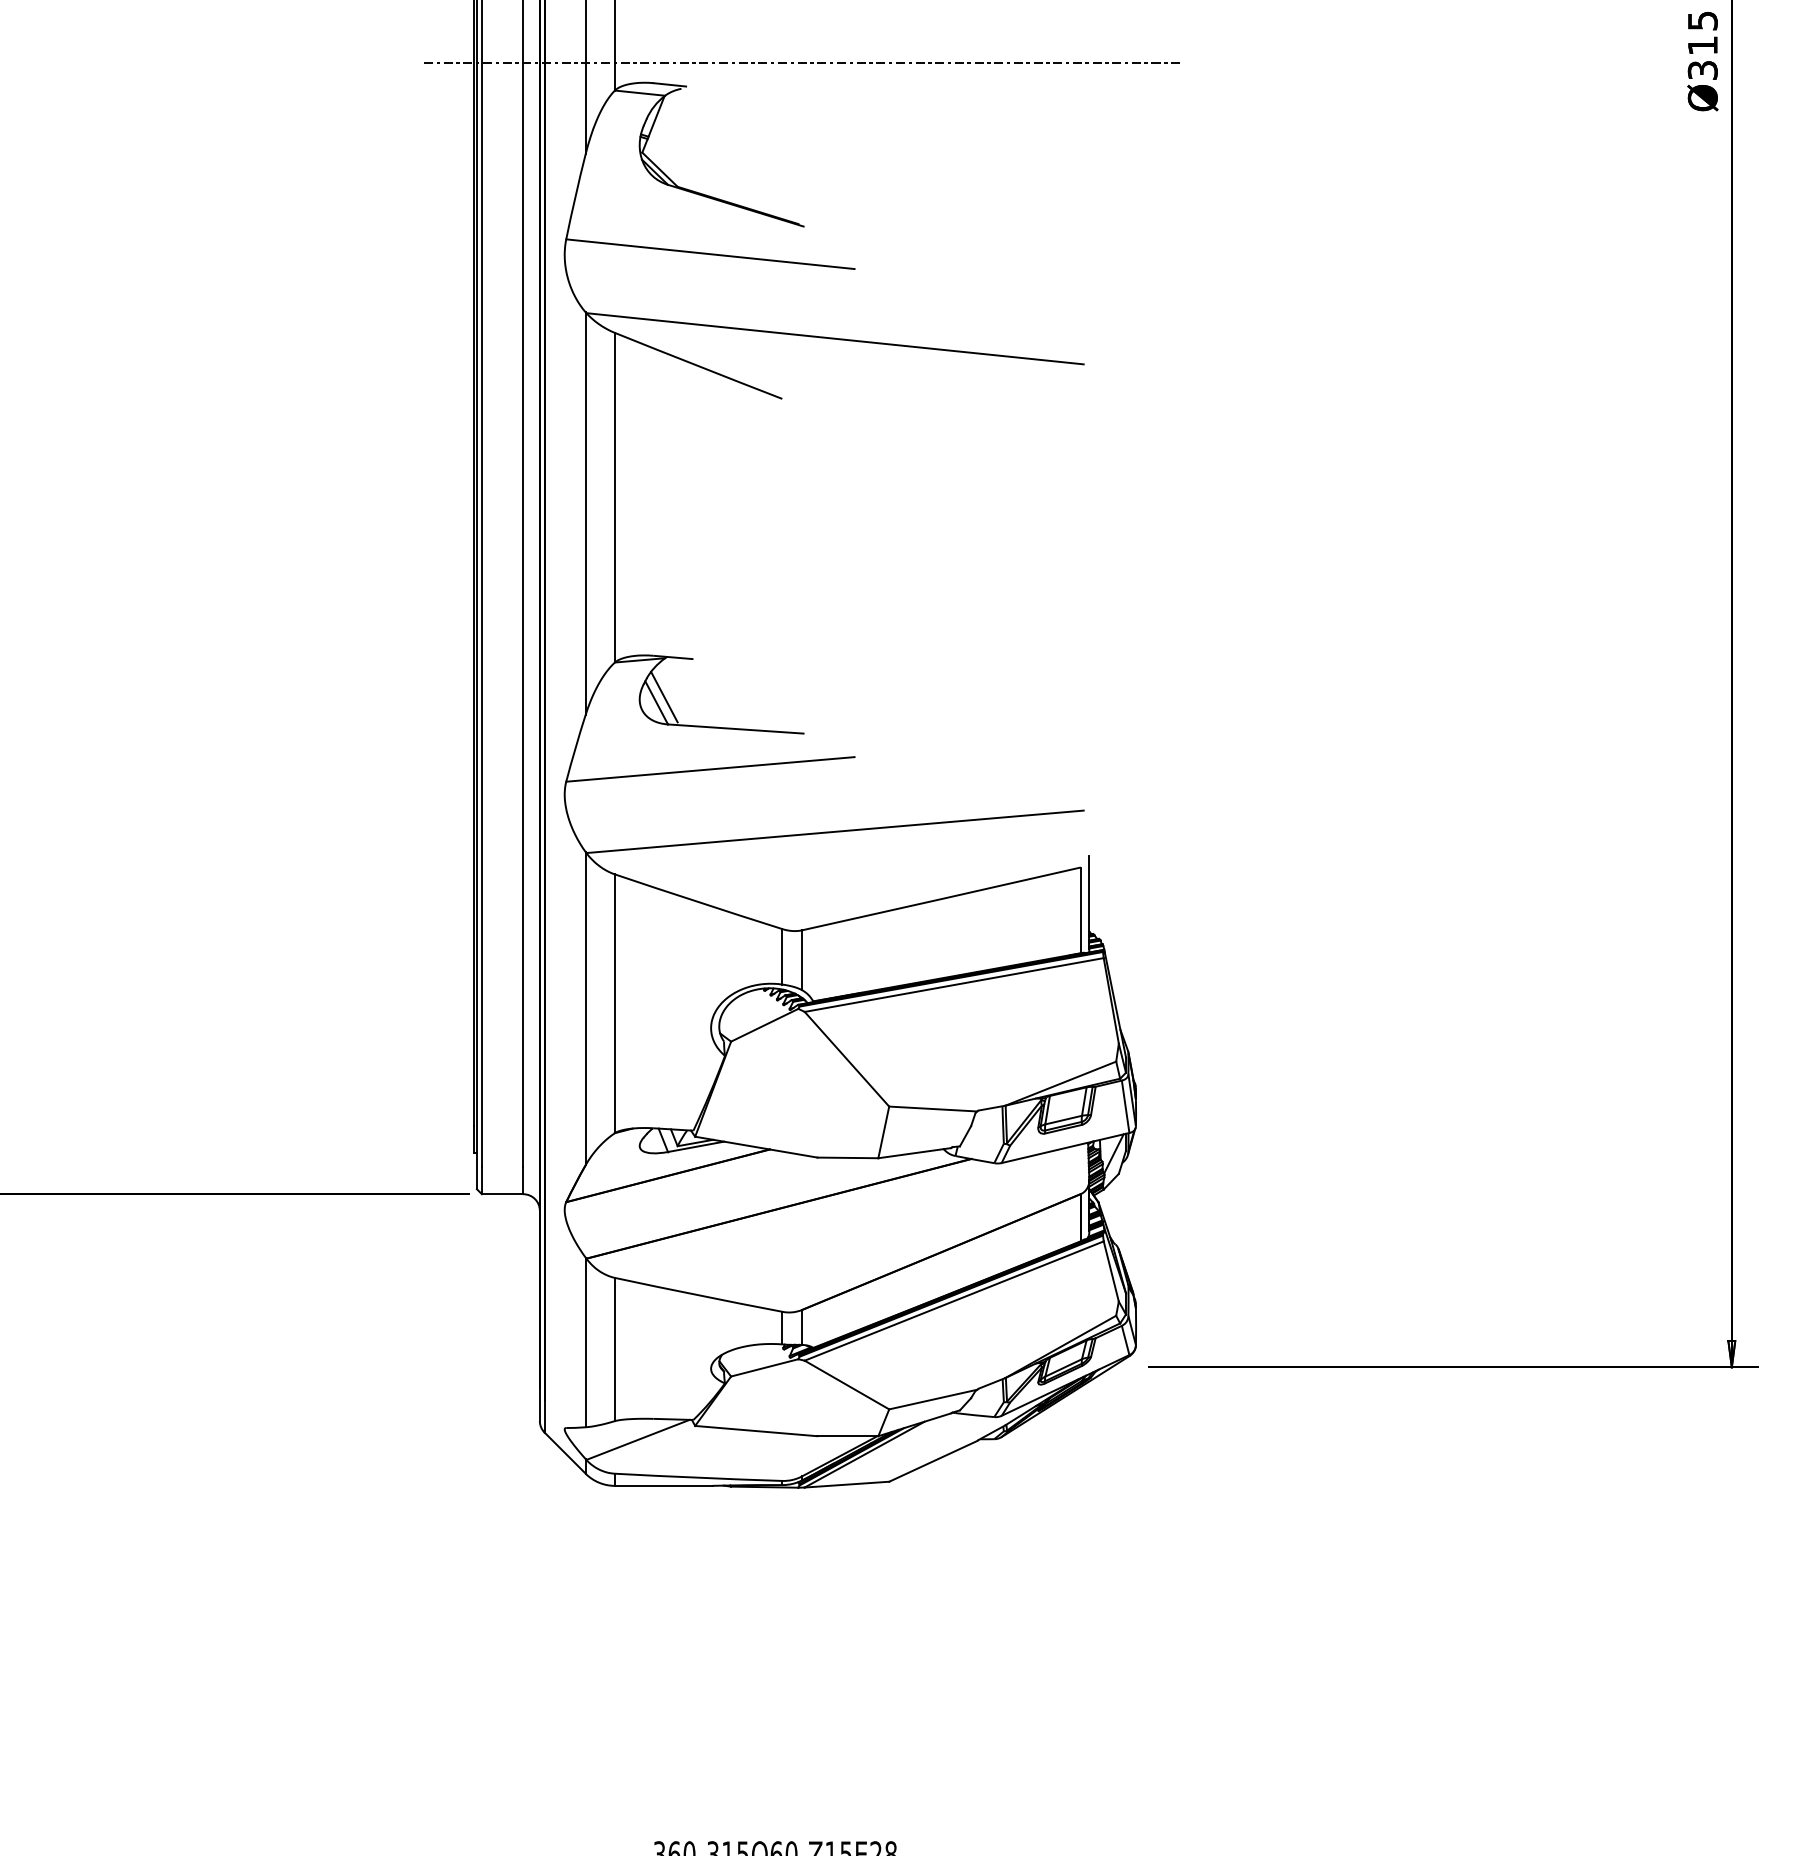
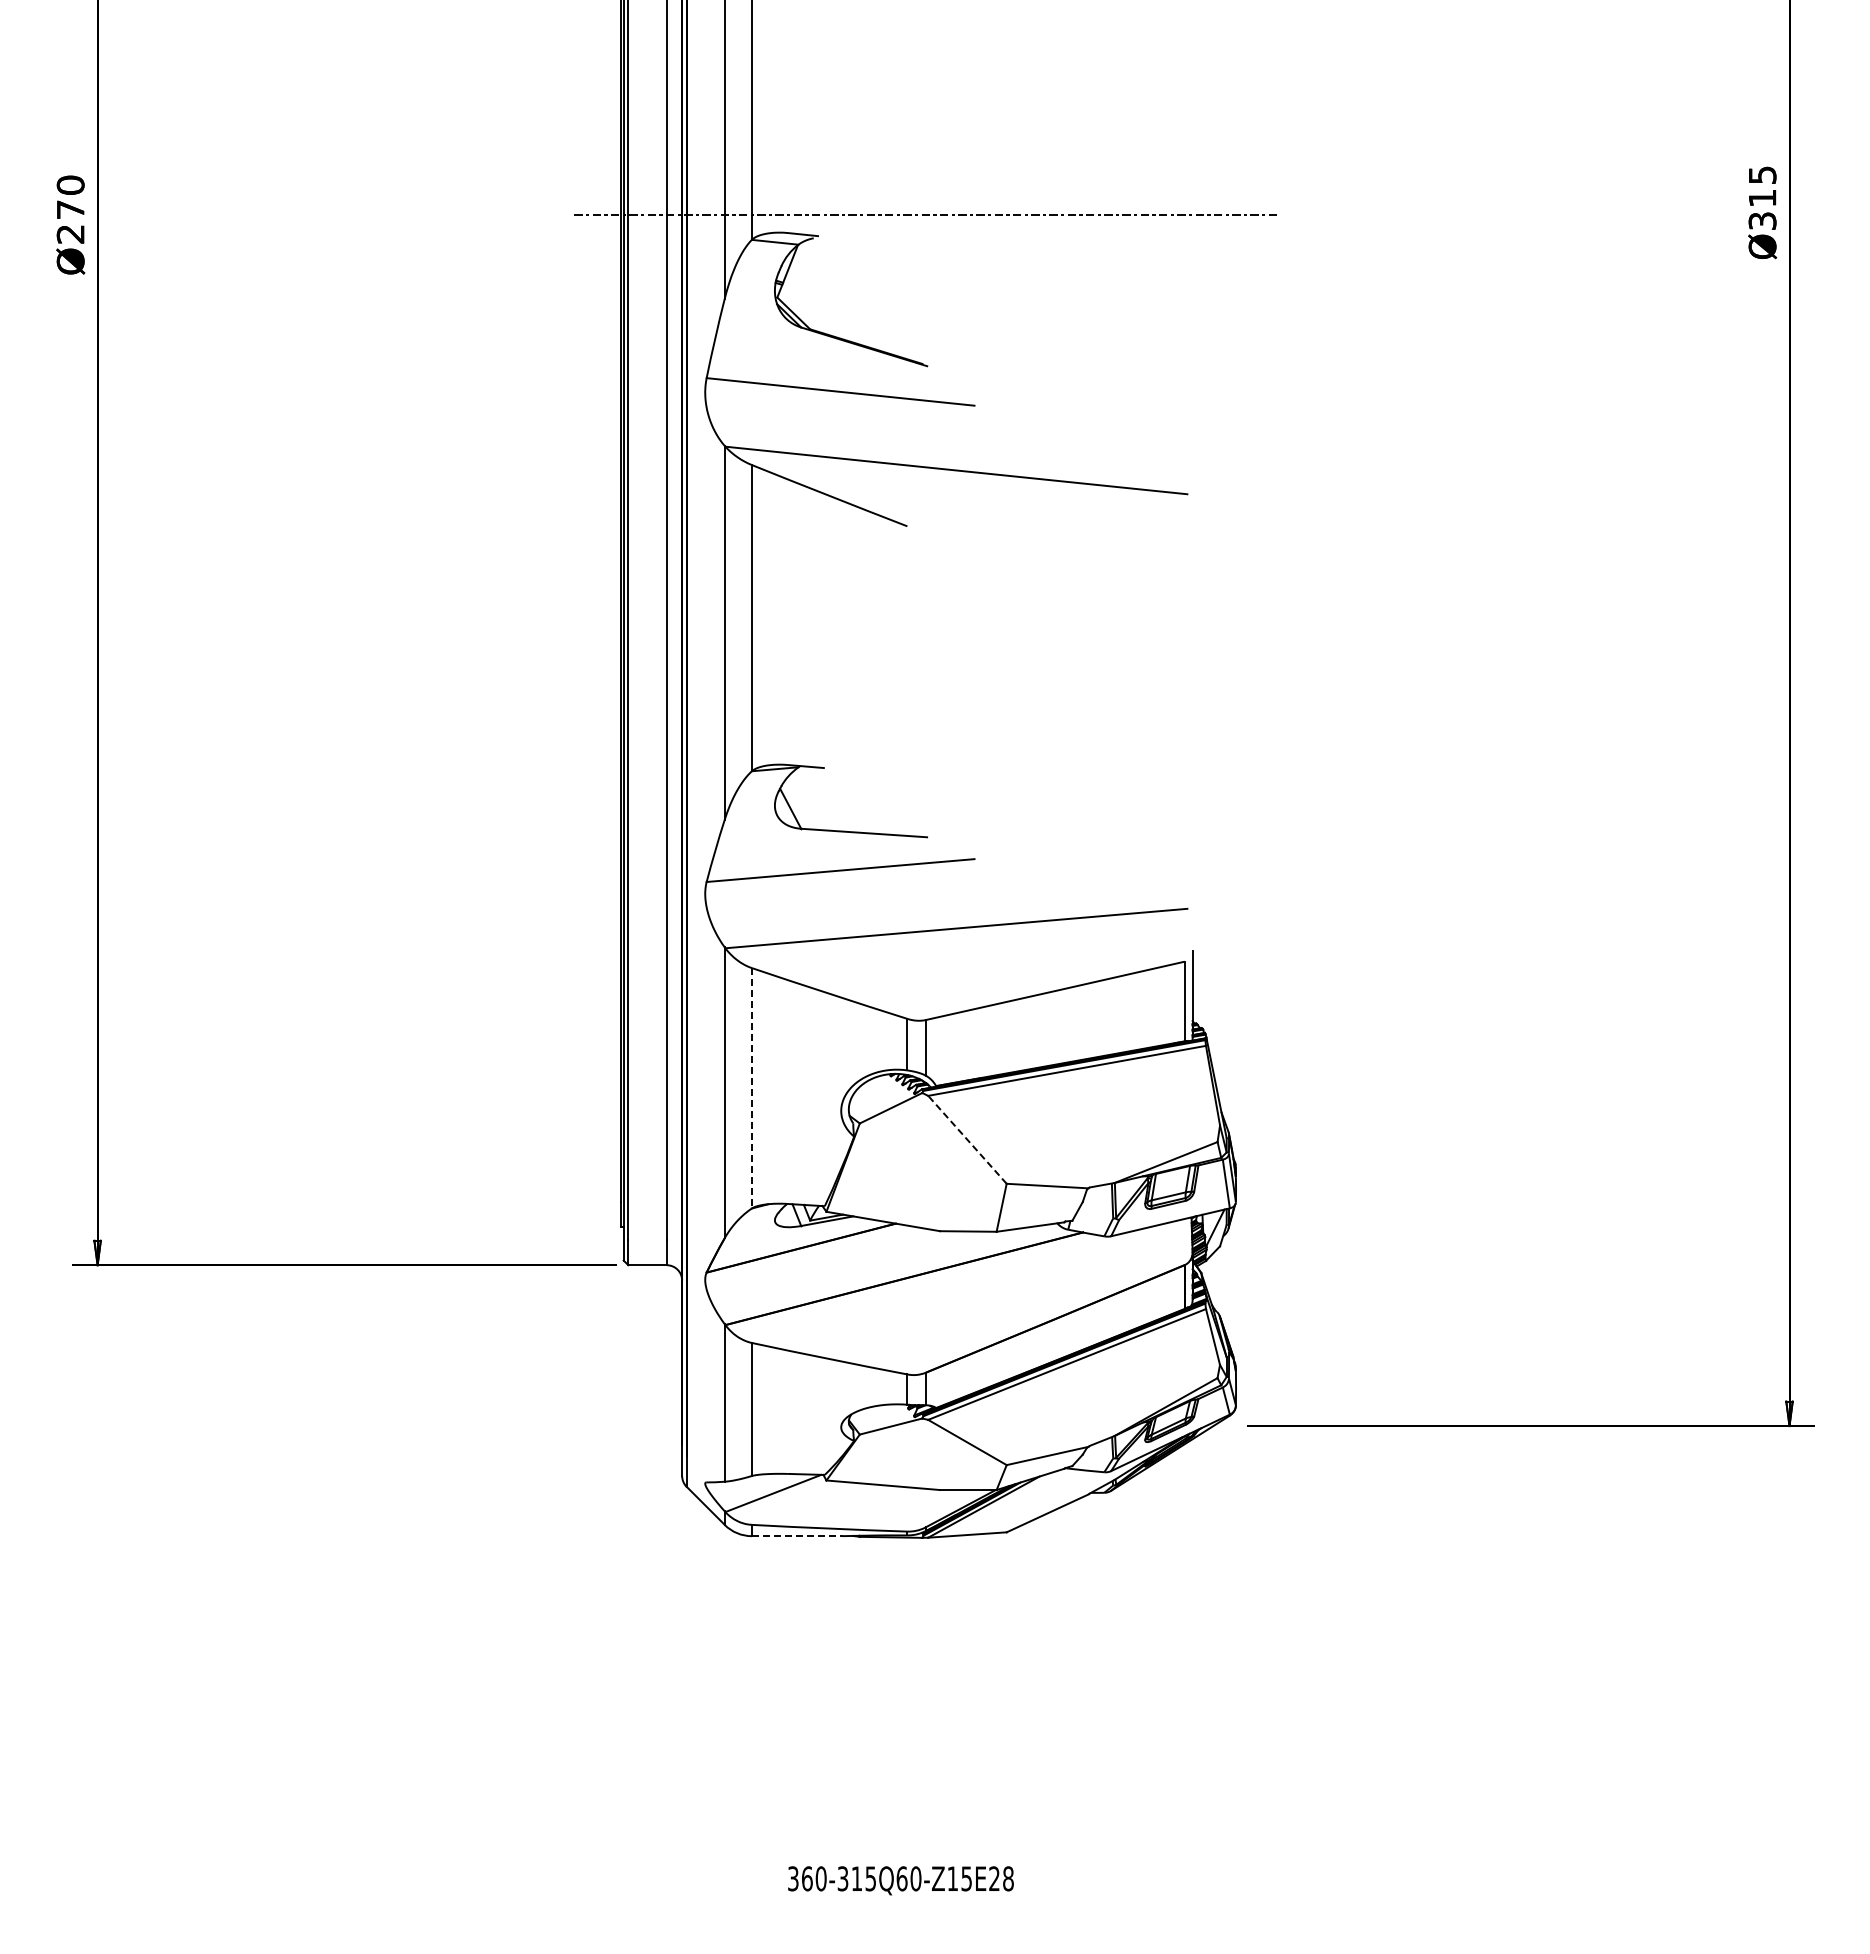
line: (664, 696) -> (797, 802), removed
line: (614, 1004) -> (751, 1088), solid -> dashed
line: (847, 1058) -> (967, 1139), solid -> dashed
line: (664, 1486) -> (797, 1536), solid -> dashed

